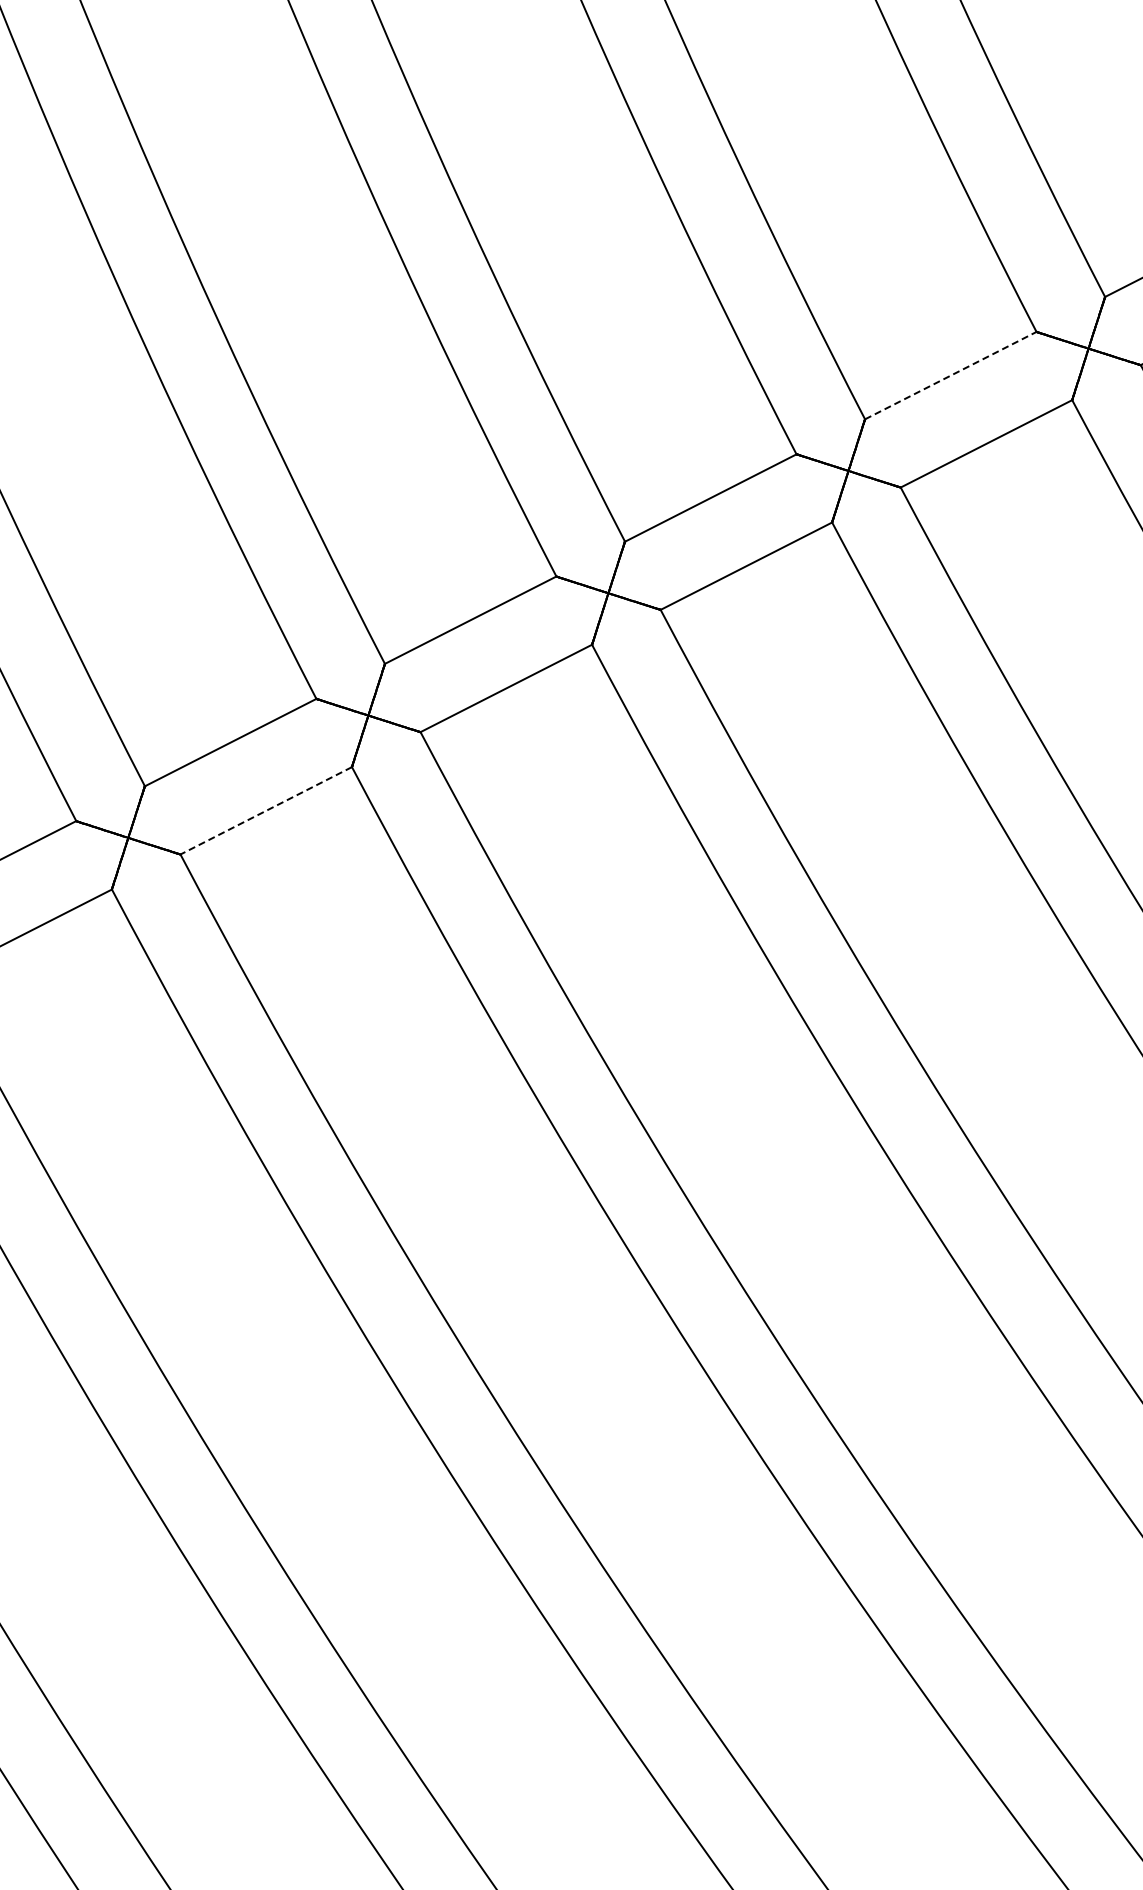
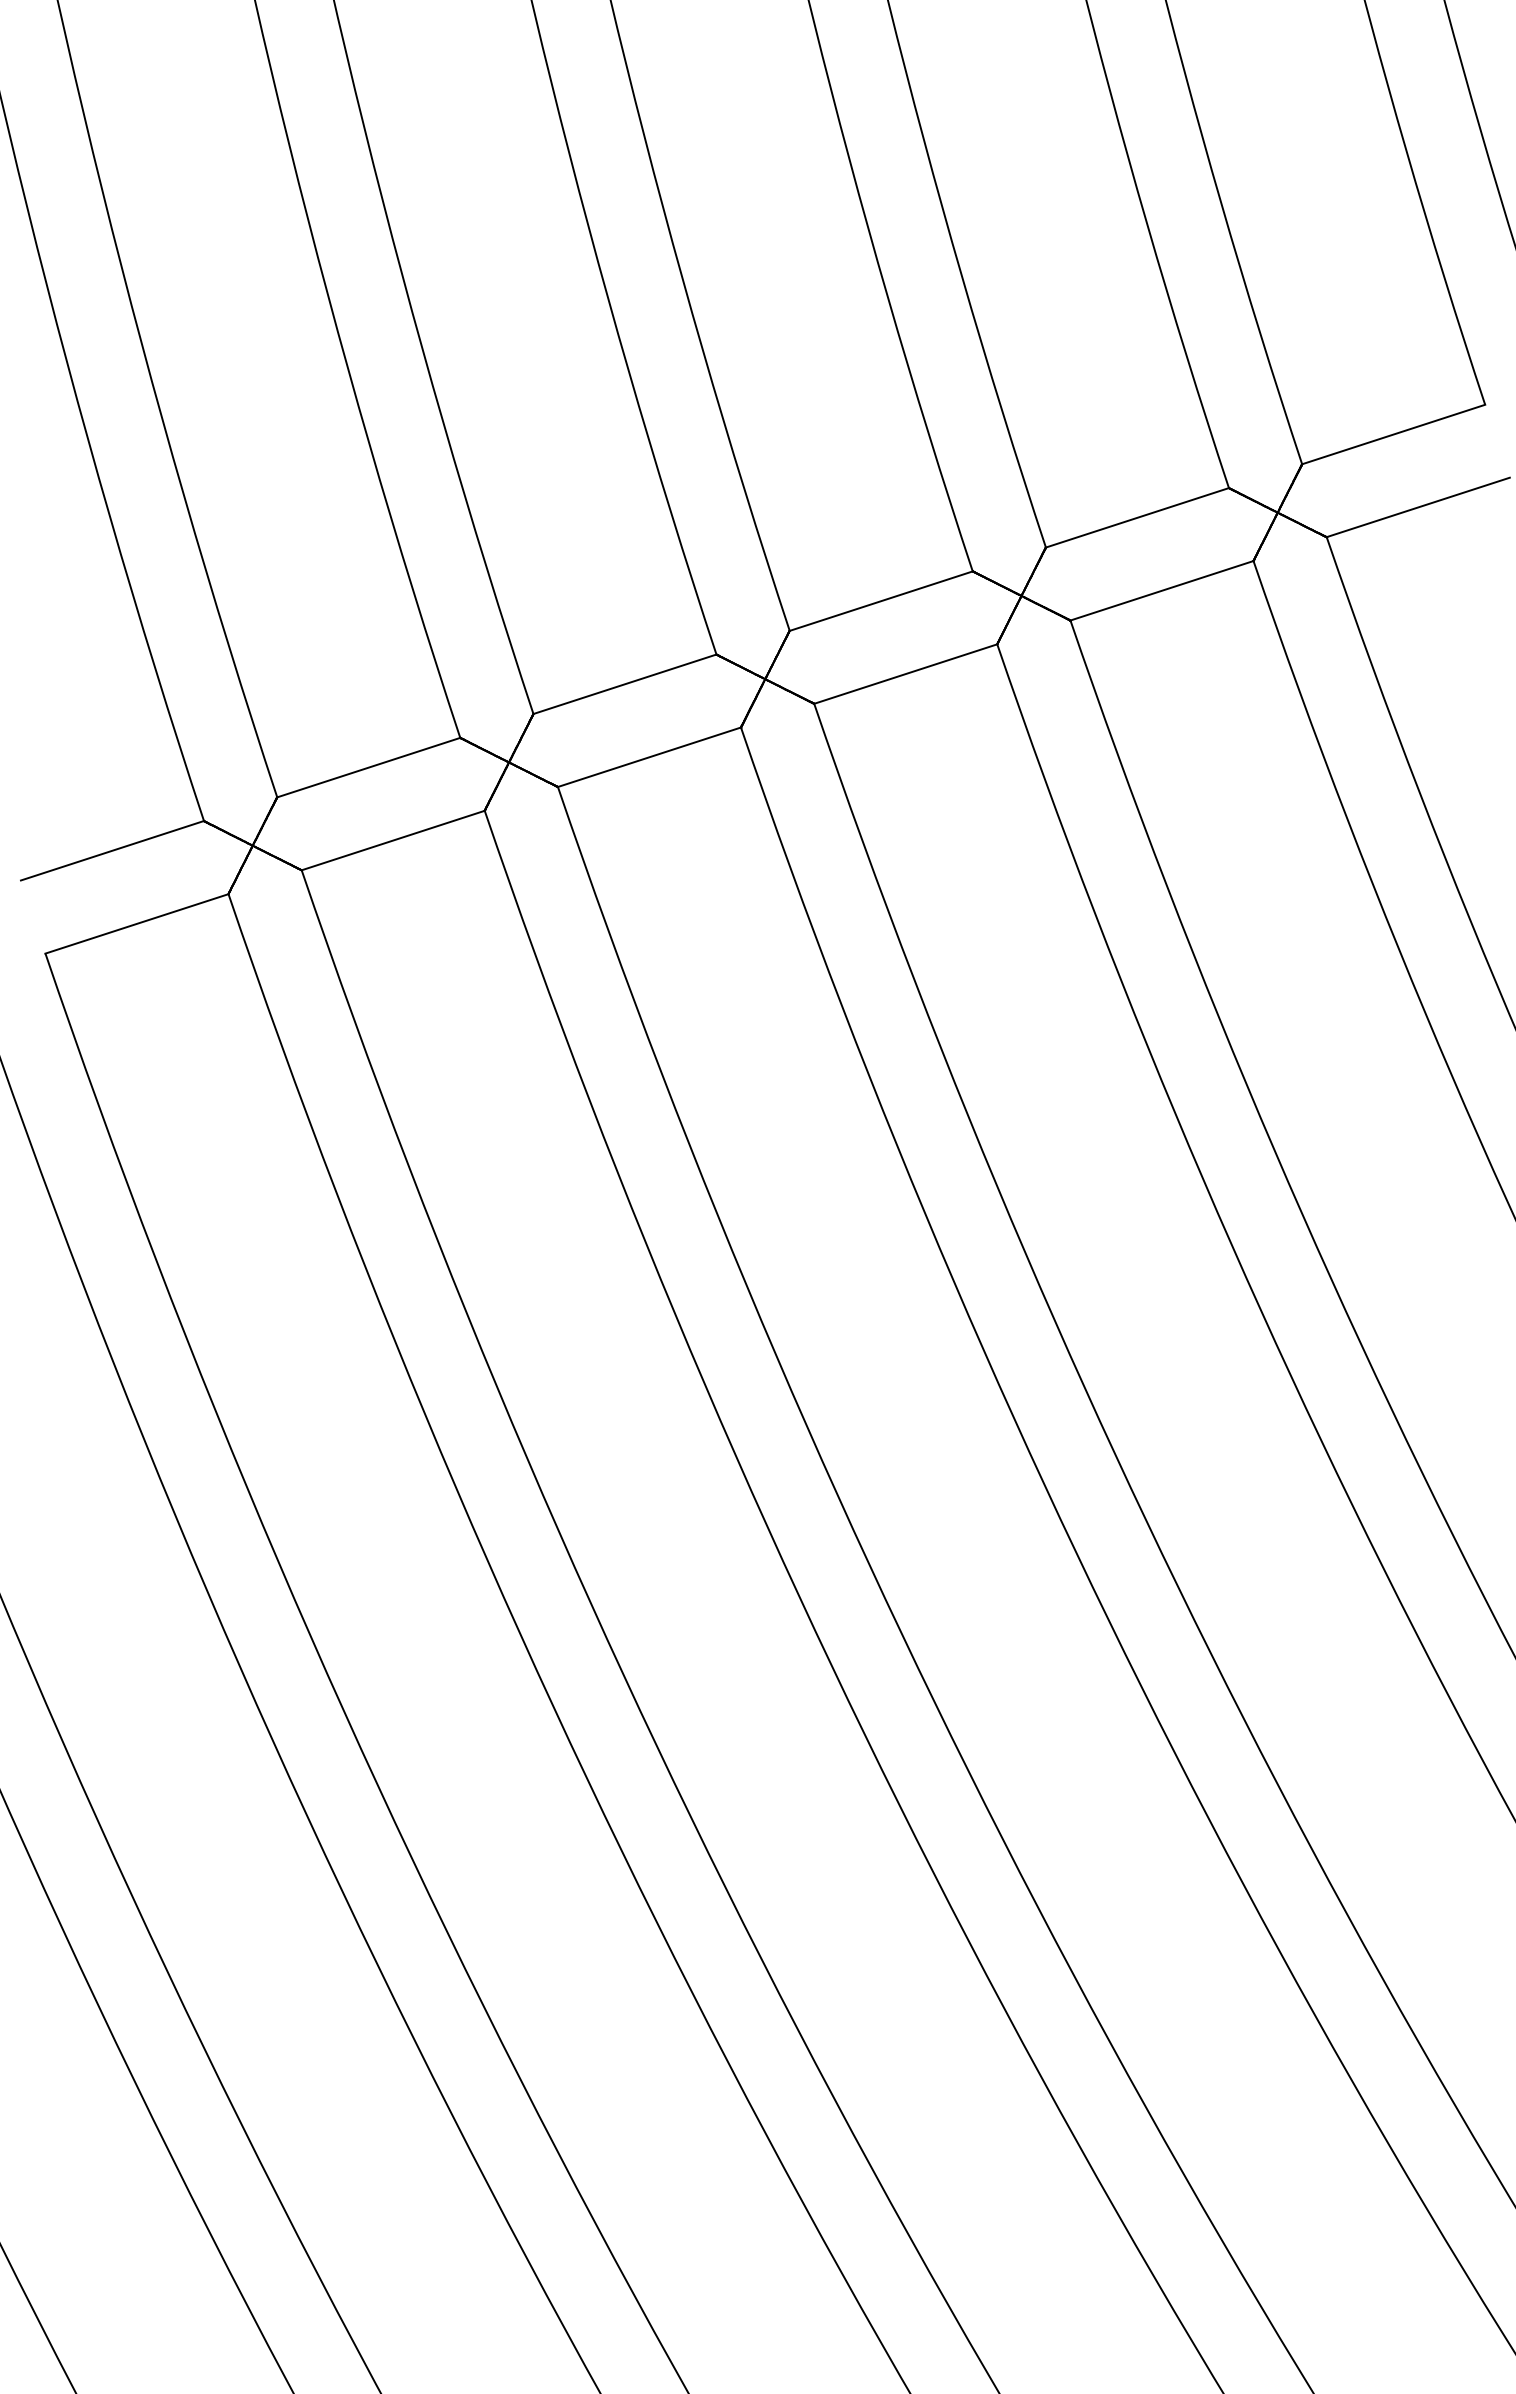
line: (950, 375) -> (1137, 517), dashed -> solid
line: (265, 810) -> (392, 840), dashed -> solid

